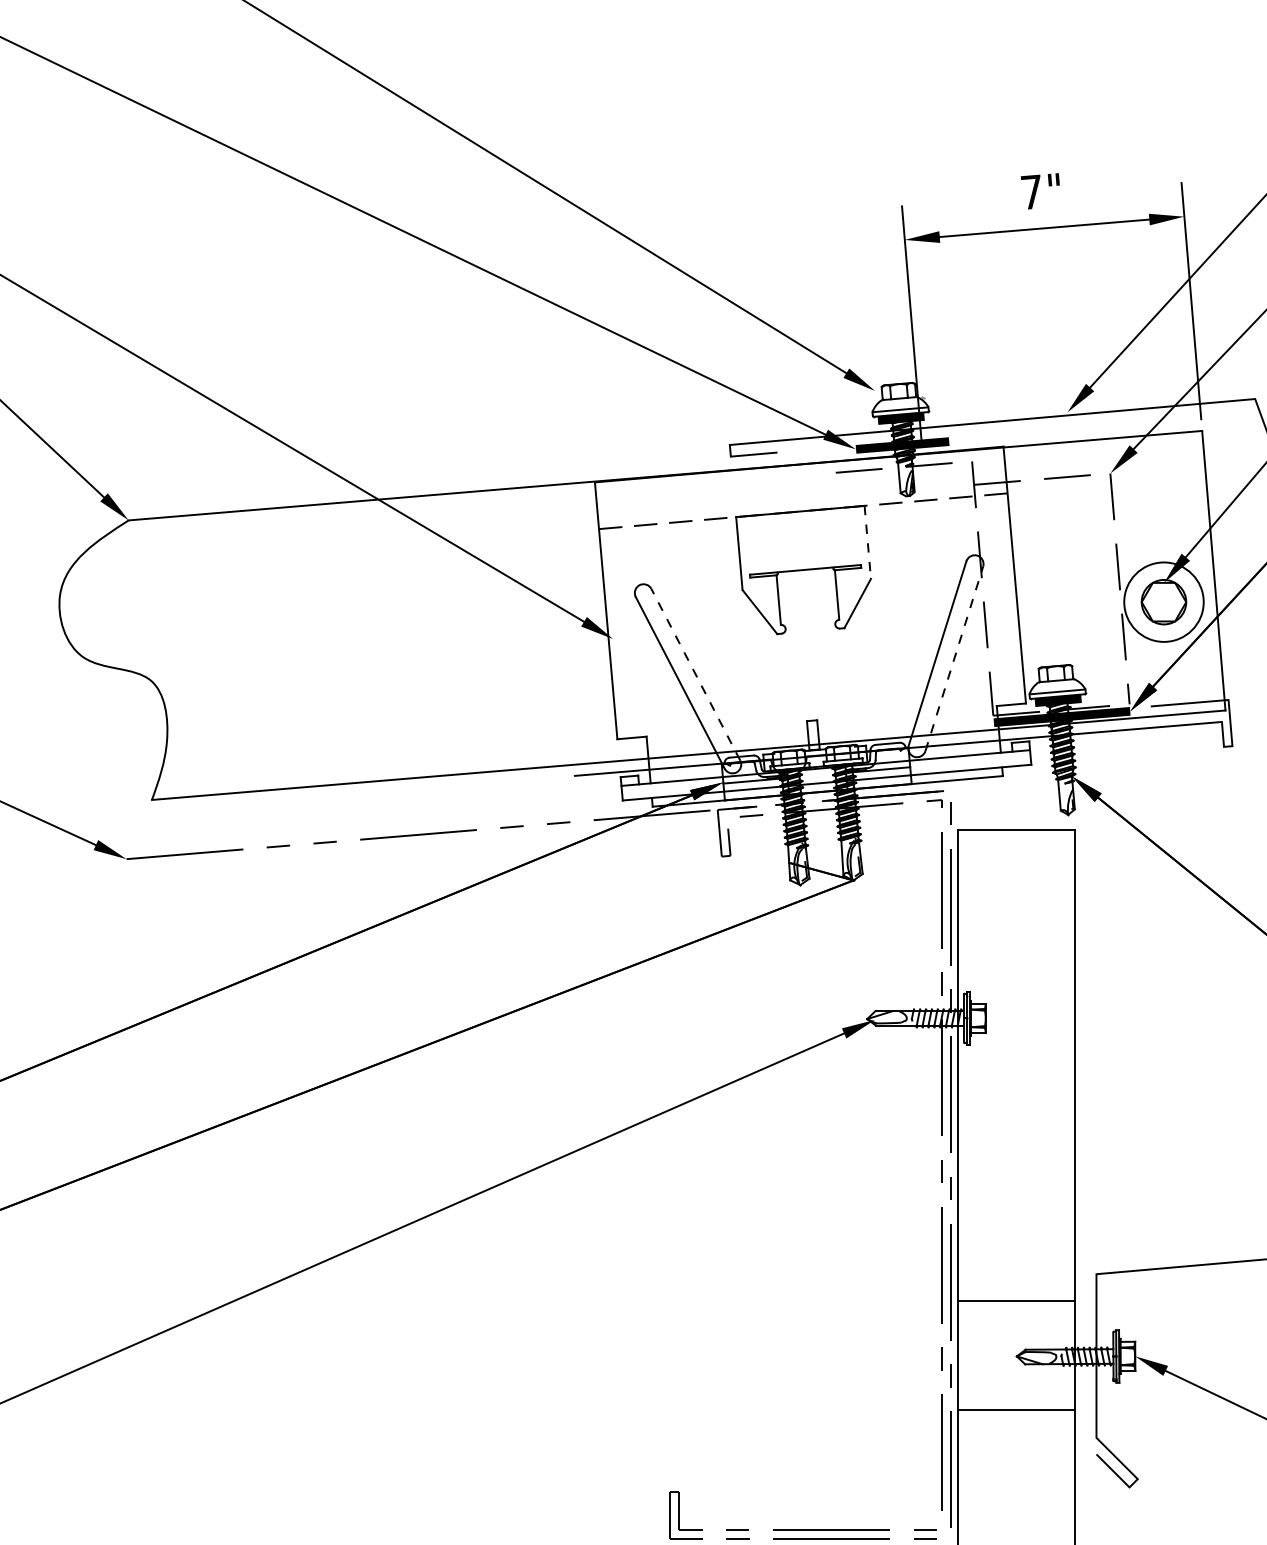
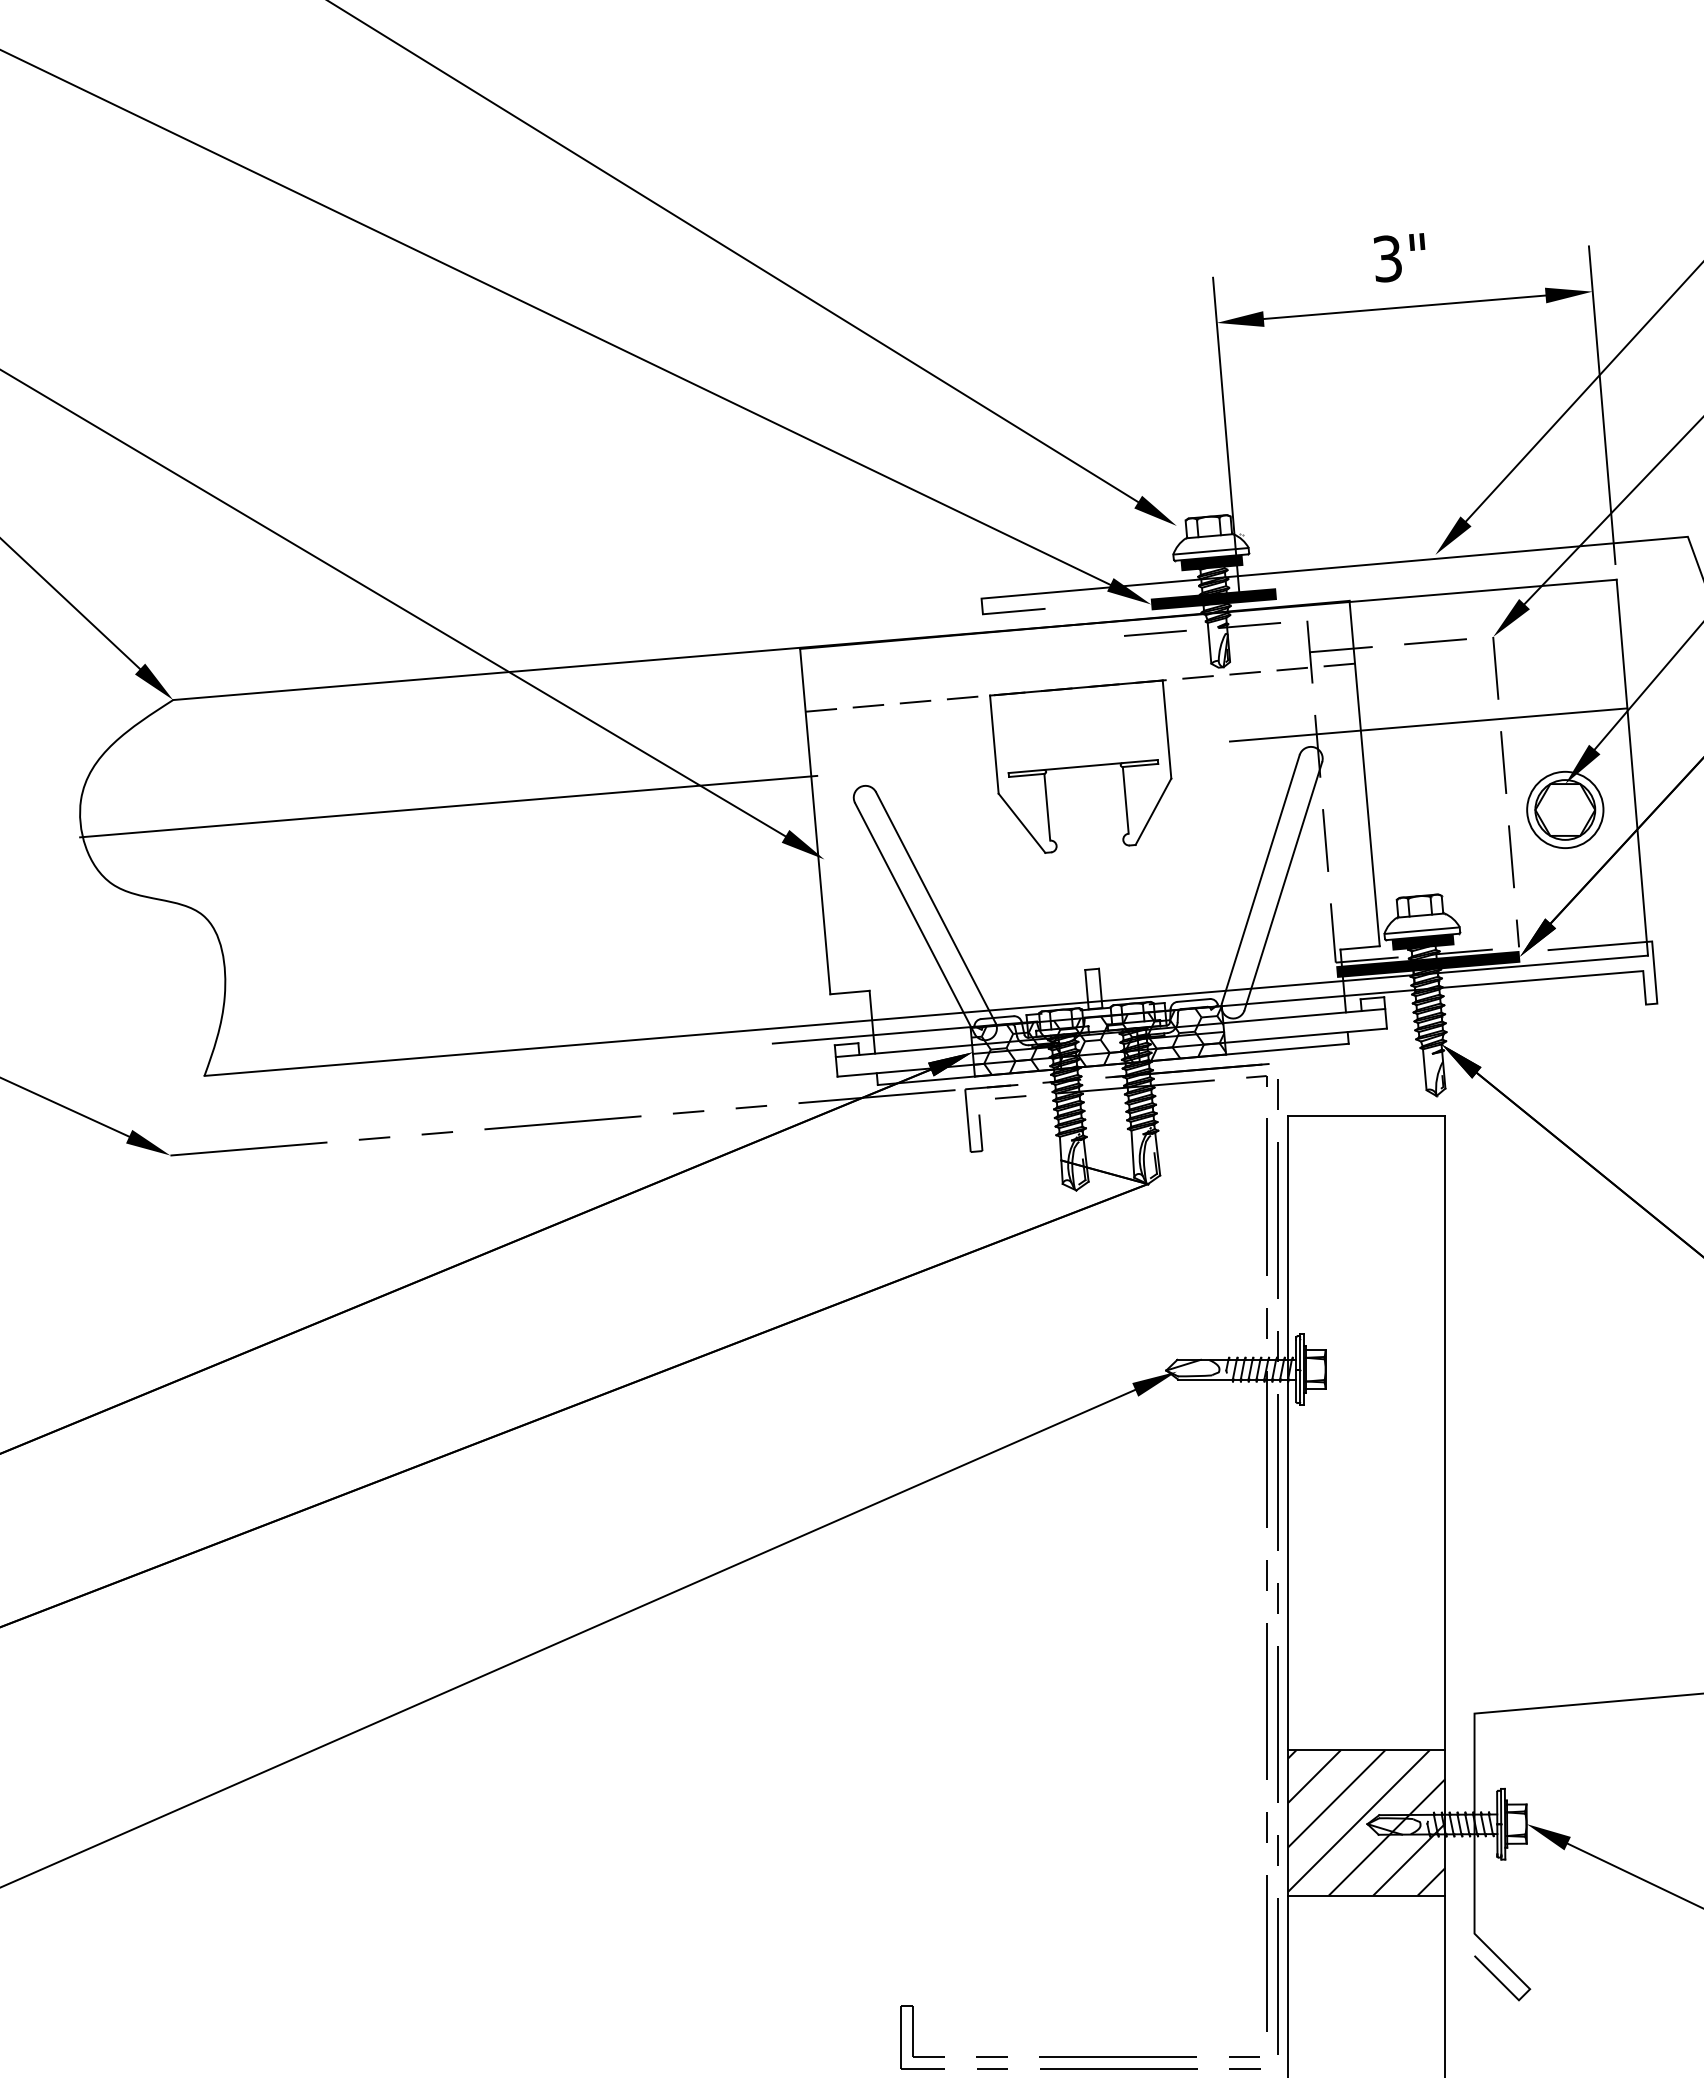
text: (1031, 192) -> (1386, 258), 7" -> 3"
line: (1062, 538) -> (1428, 724), added
line: (868, 543) -> (1167, 730), dashed -> solid
line: (333, 599) -> (448, 806), added
circle: (1164, 601) -> (1565, 809), size x0.71
line: (954, 659) -> (1283, 886), dashed -> solid
line: (695, 674) -> (935, 907), dashed -> solid
hatch: (816, 773) -> (1098, 1040), added
hatch: (1016, 1355) -> (1366, 1822), added

